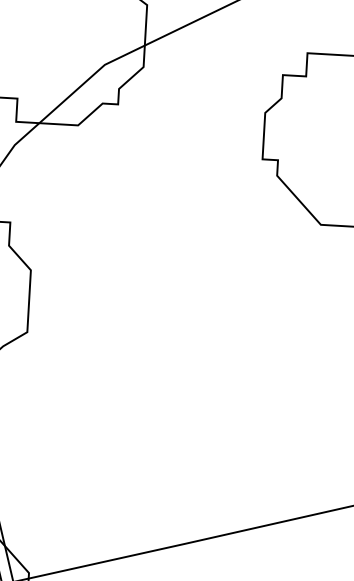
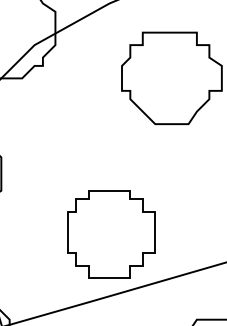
part: (227, 425) -> (111, 234), added

